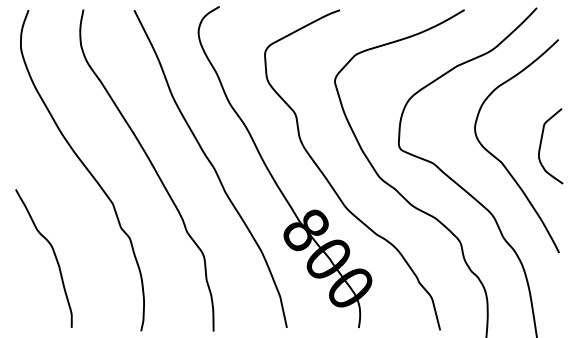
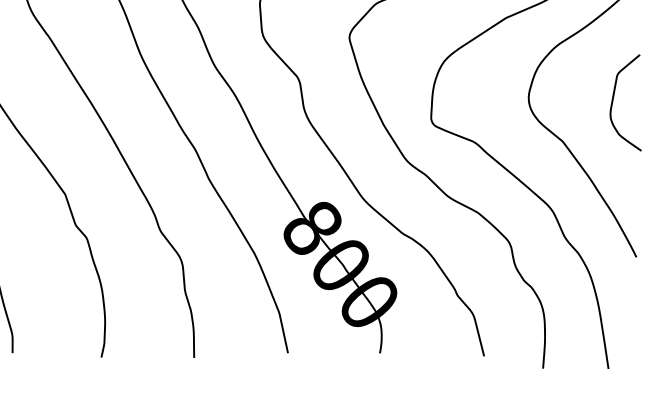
curve: (541, 145) -> (613, 101), moved

